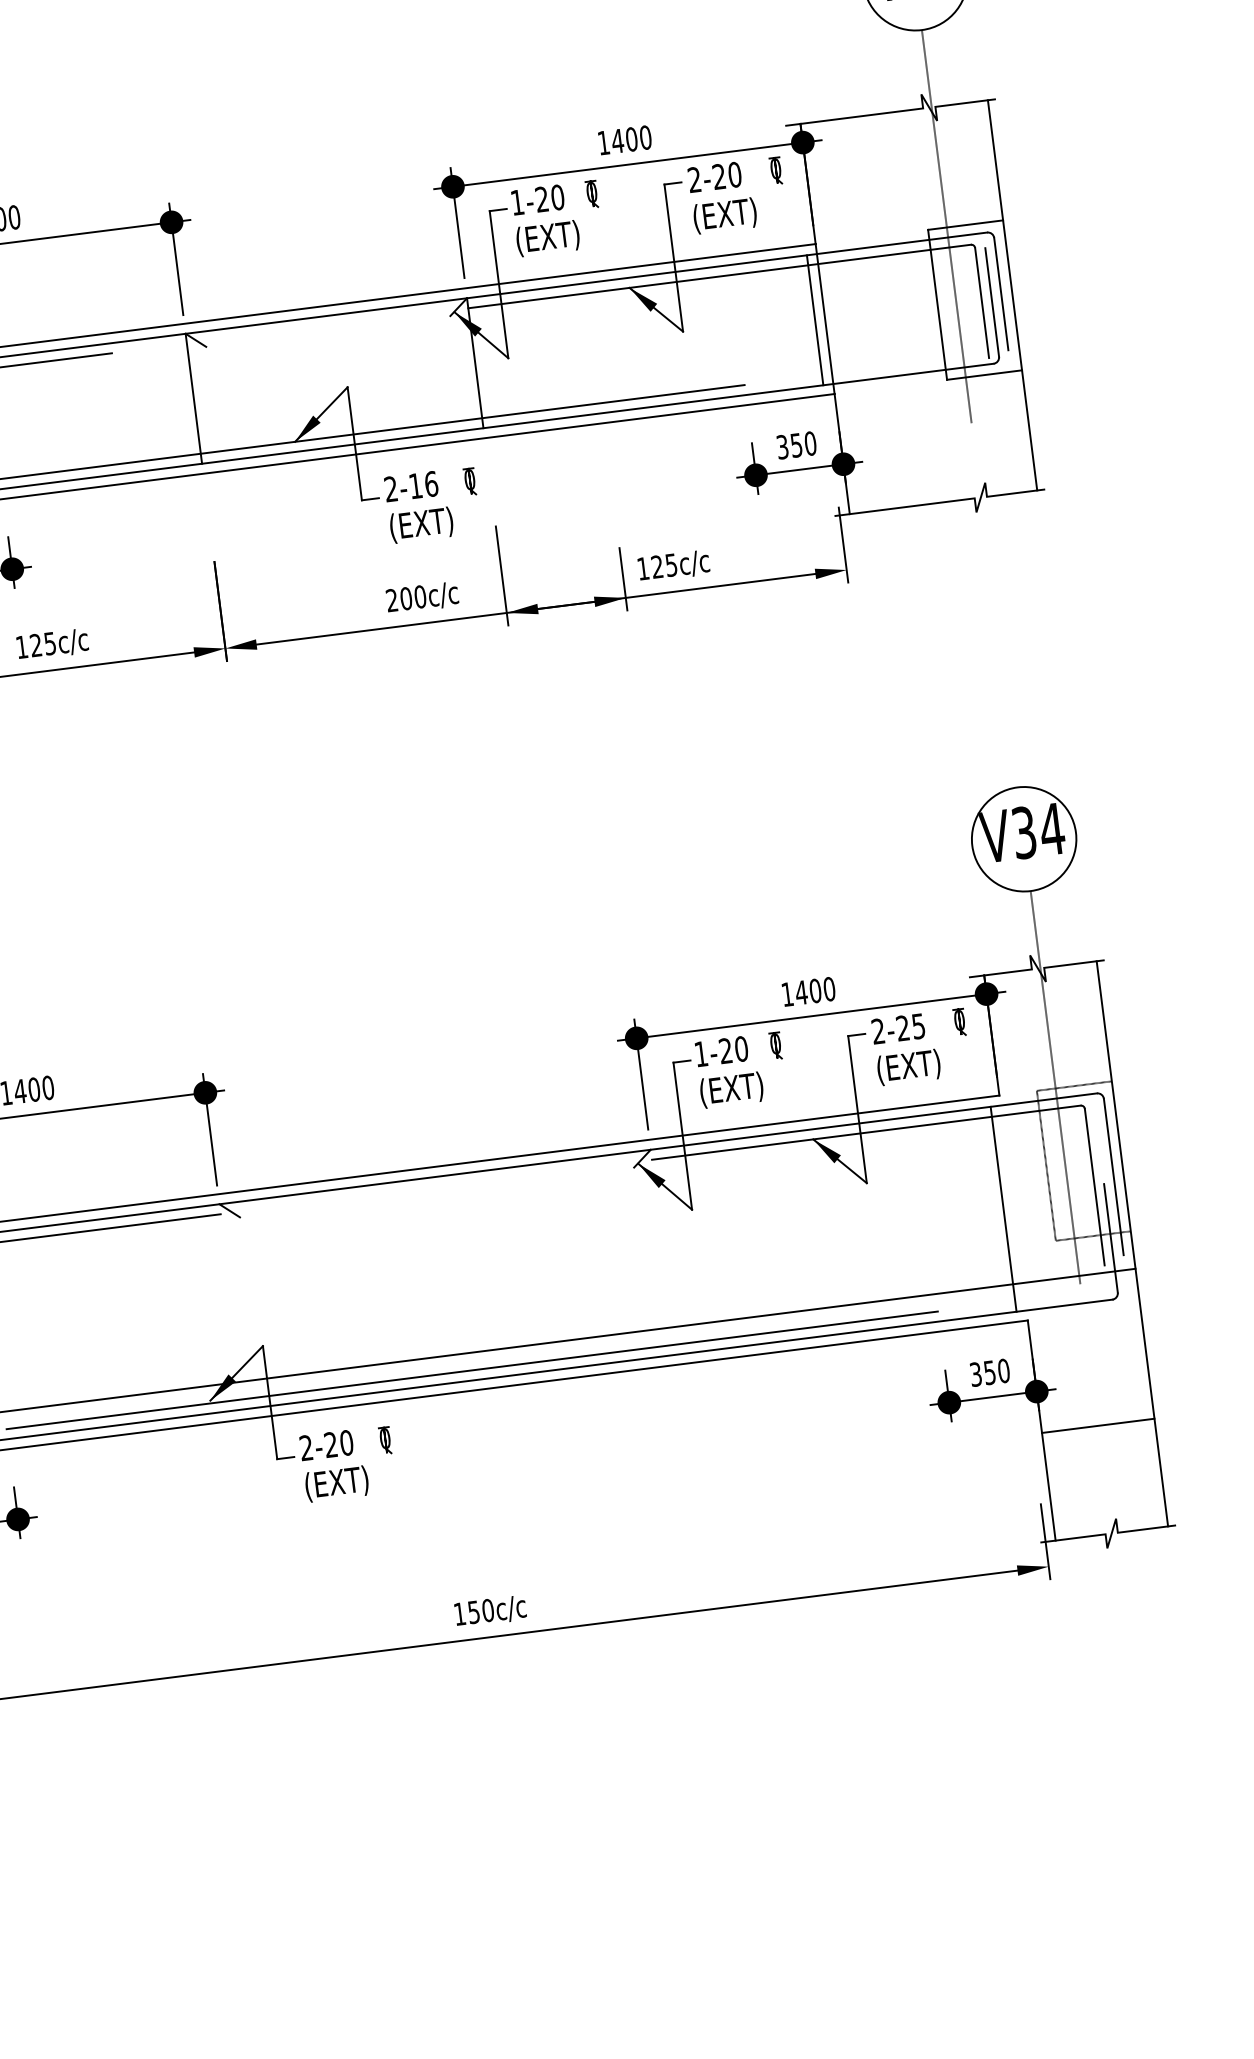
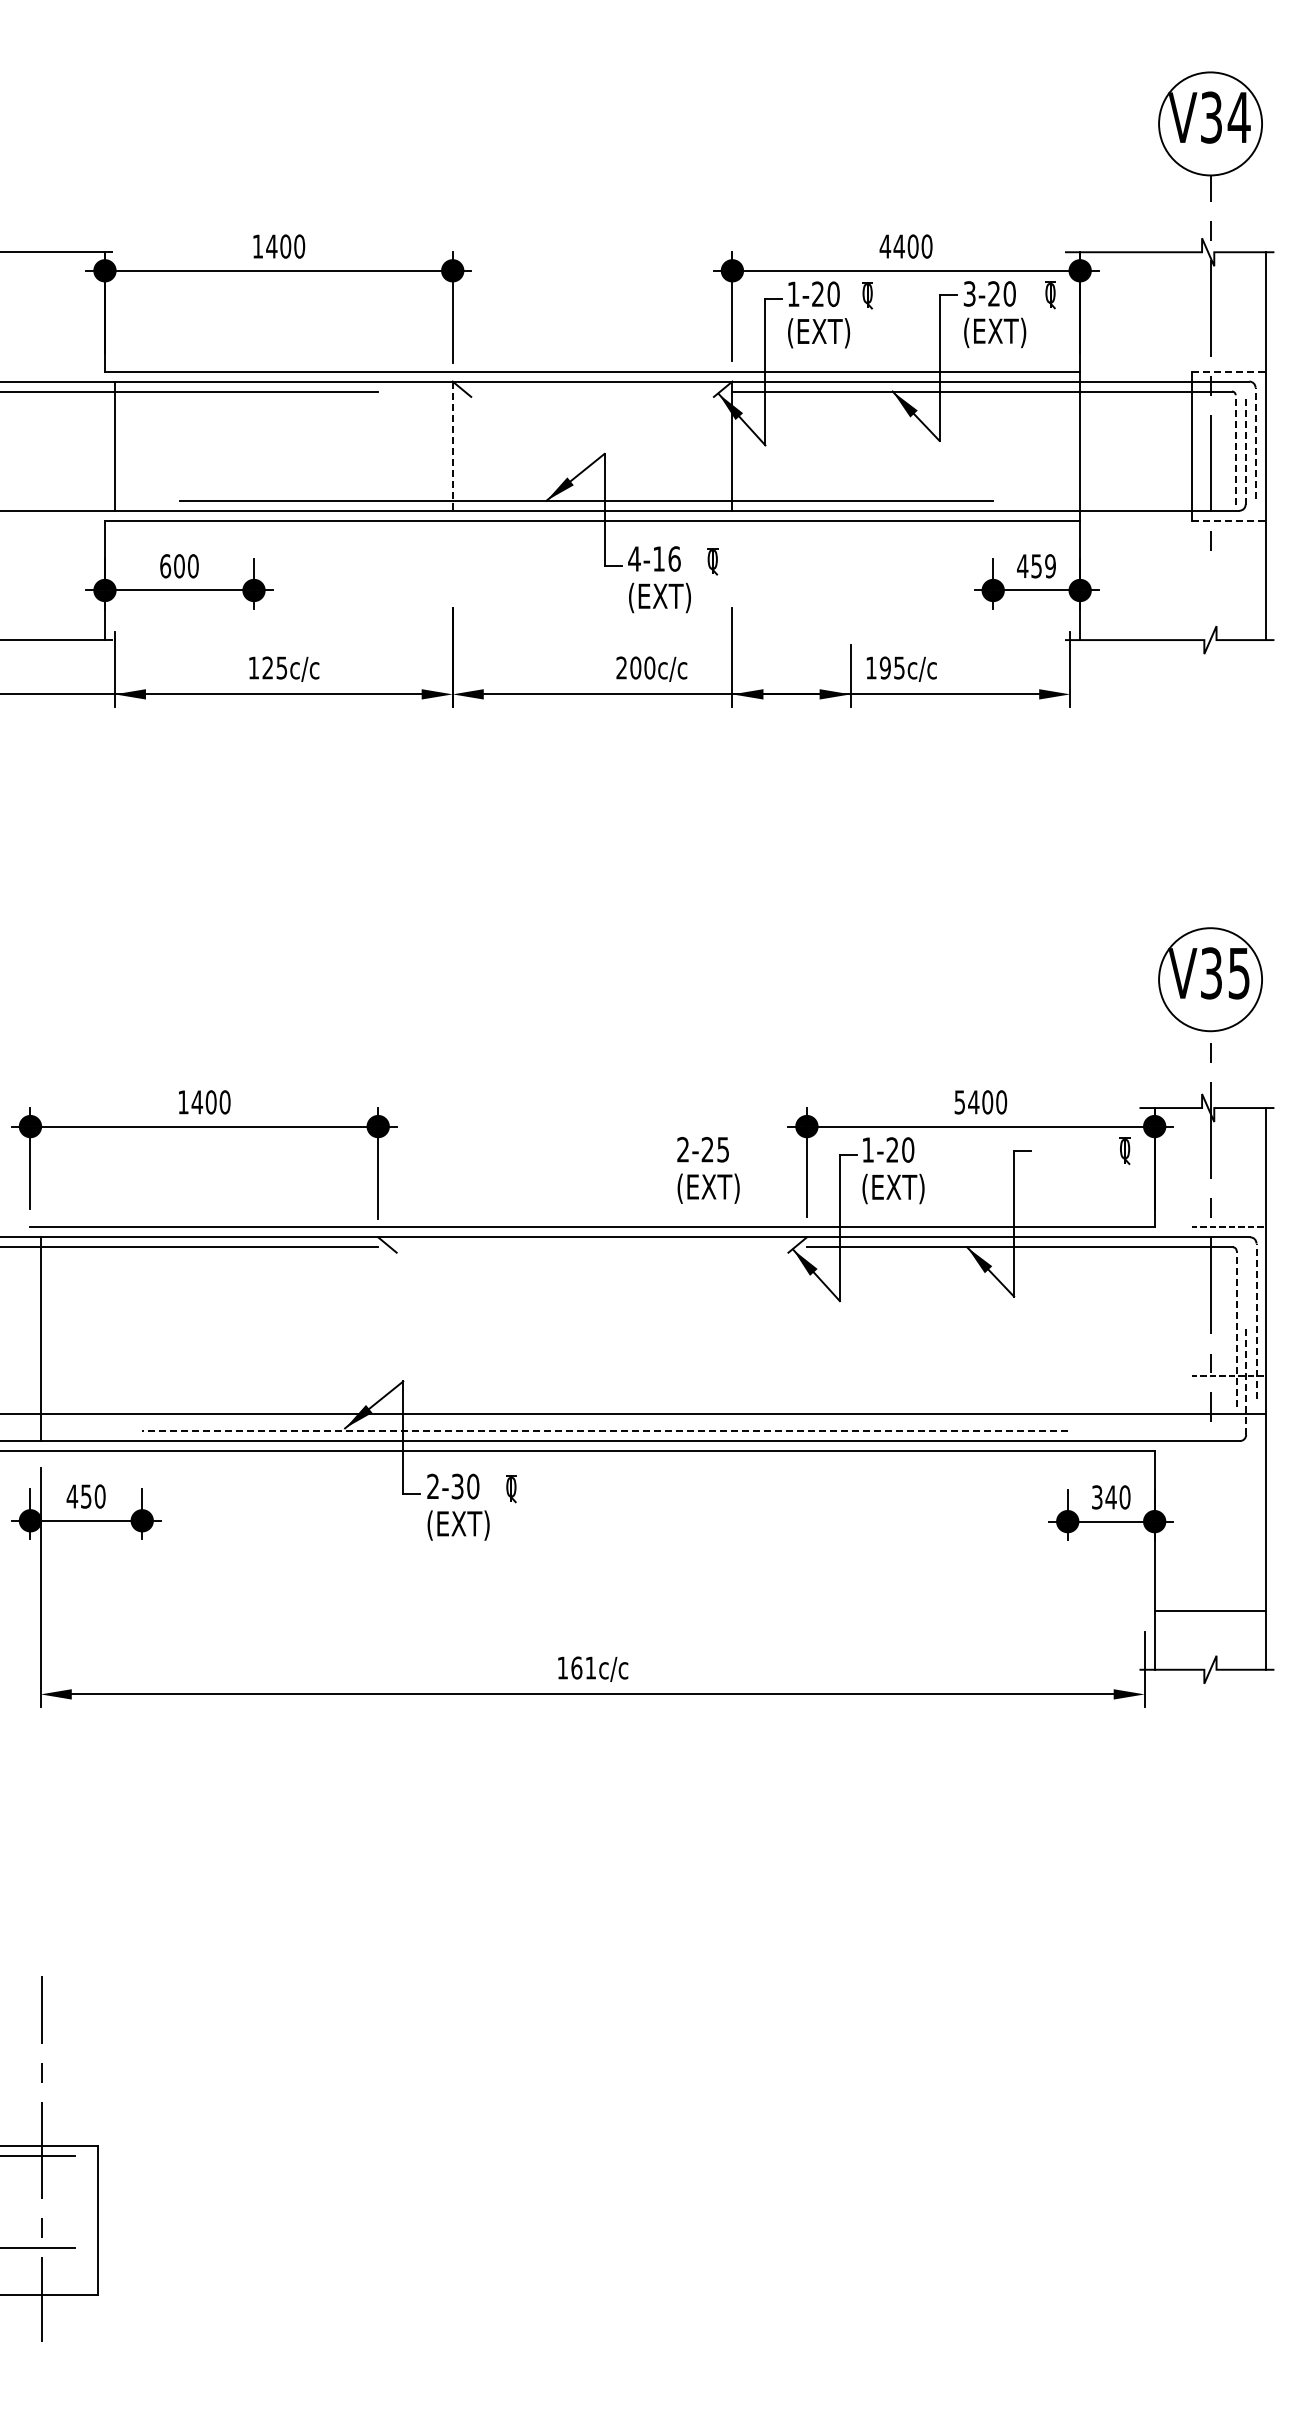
text: (603, 142) -> (885, 246), 1400 -> 4400
text: (694, 179) -> (969, 293), 2-20 -> 3-20
line: (965, 224) -> (1229, 371), solid -> dashed
line: (1001, 294) -> (1255, 443), solid -> dashed
line: (981, 302) -> (1235, 449), solid -> dashed
line: (992, 302) -> (1245, 450), solid -> dashed
line: (815, 319) -> (1070, 445), removed
line: (984, 374) -> (1229, 520), solid -> dashed
line: (193, 399) -> (452, 446), solid -> dashed
text: (796, 445) -> (1036, 566), 350 -> 459
text: (391, 488) -> (634, 558), 2-16 -> 4-16
text: (656, 566) -> (884, 667), 125c/c -> 195c/c
text: (1051, 829) -> (1238, 973), V34 -> V35
text: (787, 994) -> (959, 1102), 1400 -> 5400
part: (775, 1046) -> (941, 1151), removed
text: (906, 1049) -> (708, 1170), moved
line: (1045, 1165) -> (1191, 1301), removed
line: (1113, 1177) -> (1256, 1321), solid -> dashed
line: (1094, 1186) -> (1236, 1328), solid -> dashed
line: (1003, 1209) -> (1144, 1339), removed
line: (1111, 1237) -> (1246, 1380), solid -> dashed
line: (471, 1370) -> (604, 1431), solid -> dashed
text: (989, 1372) -> (1110, 1497), 350 -> 340
line: (1098, 1425) -> (1210, 1610), moved
text: (330, 1444) -> (457, 1486), 2-20 -> 2-30
text: (480, 1610) -> (583, 1667), 150c/c -> 161c/c

